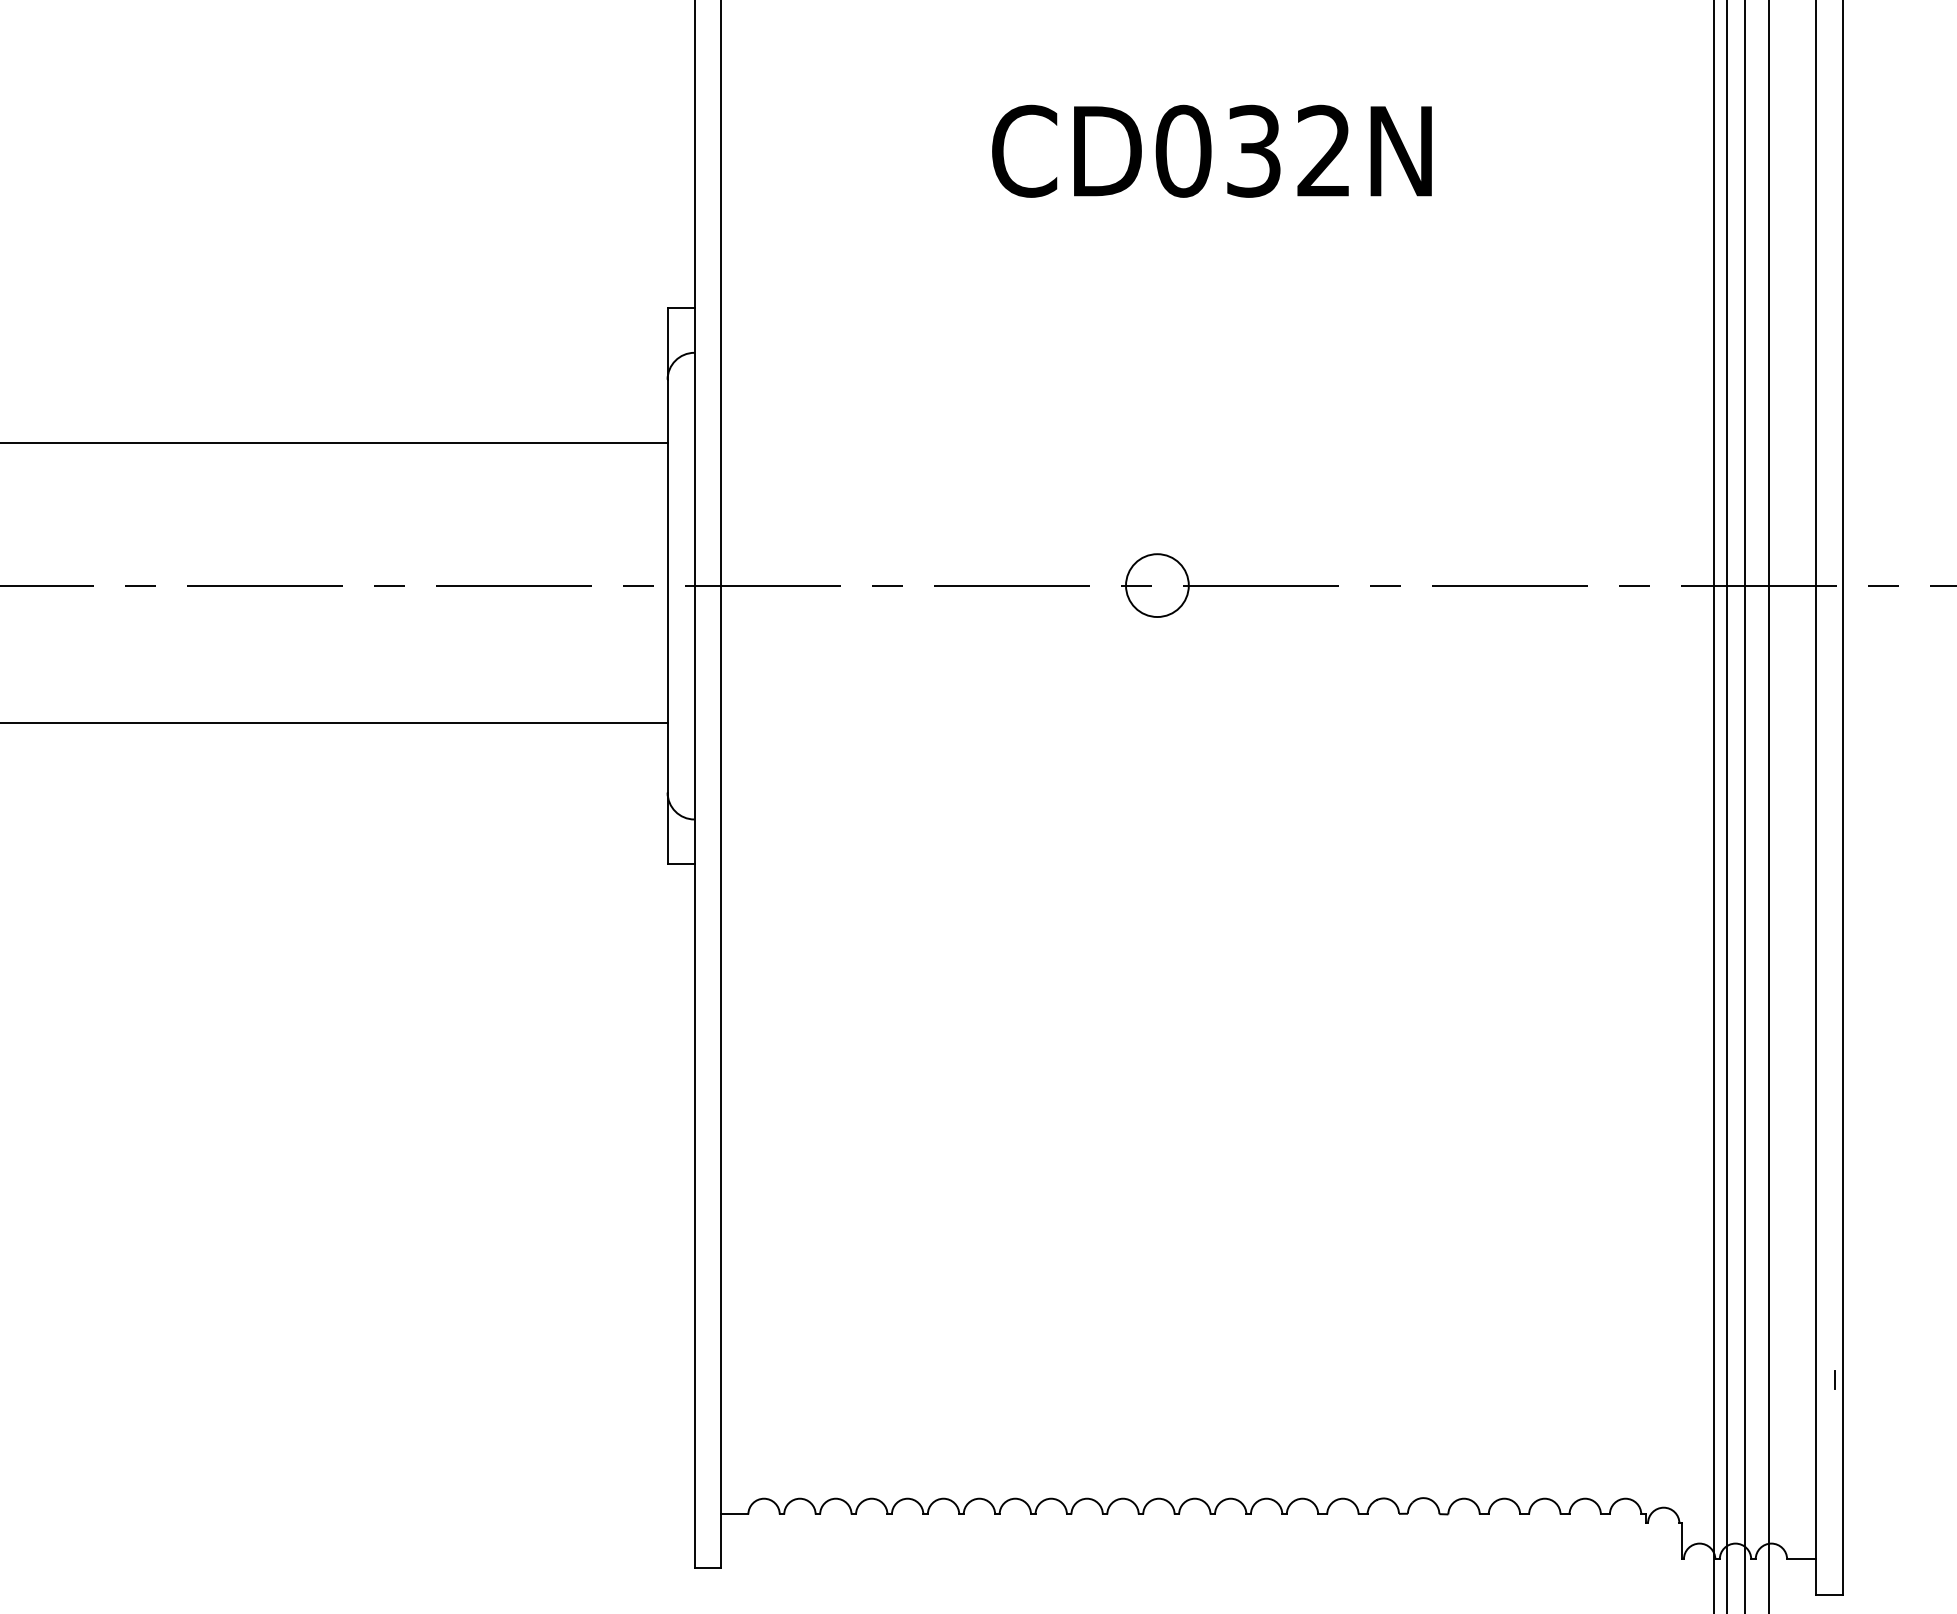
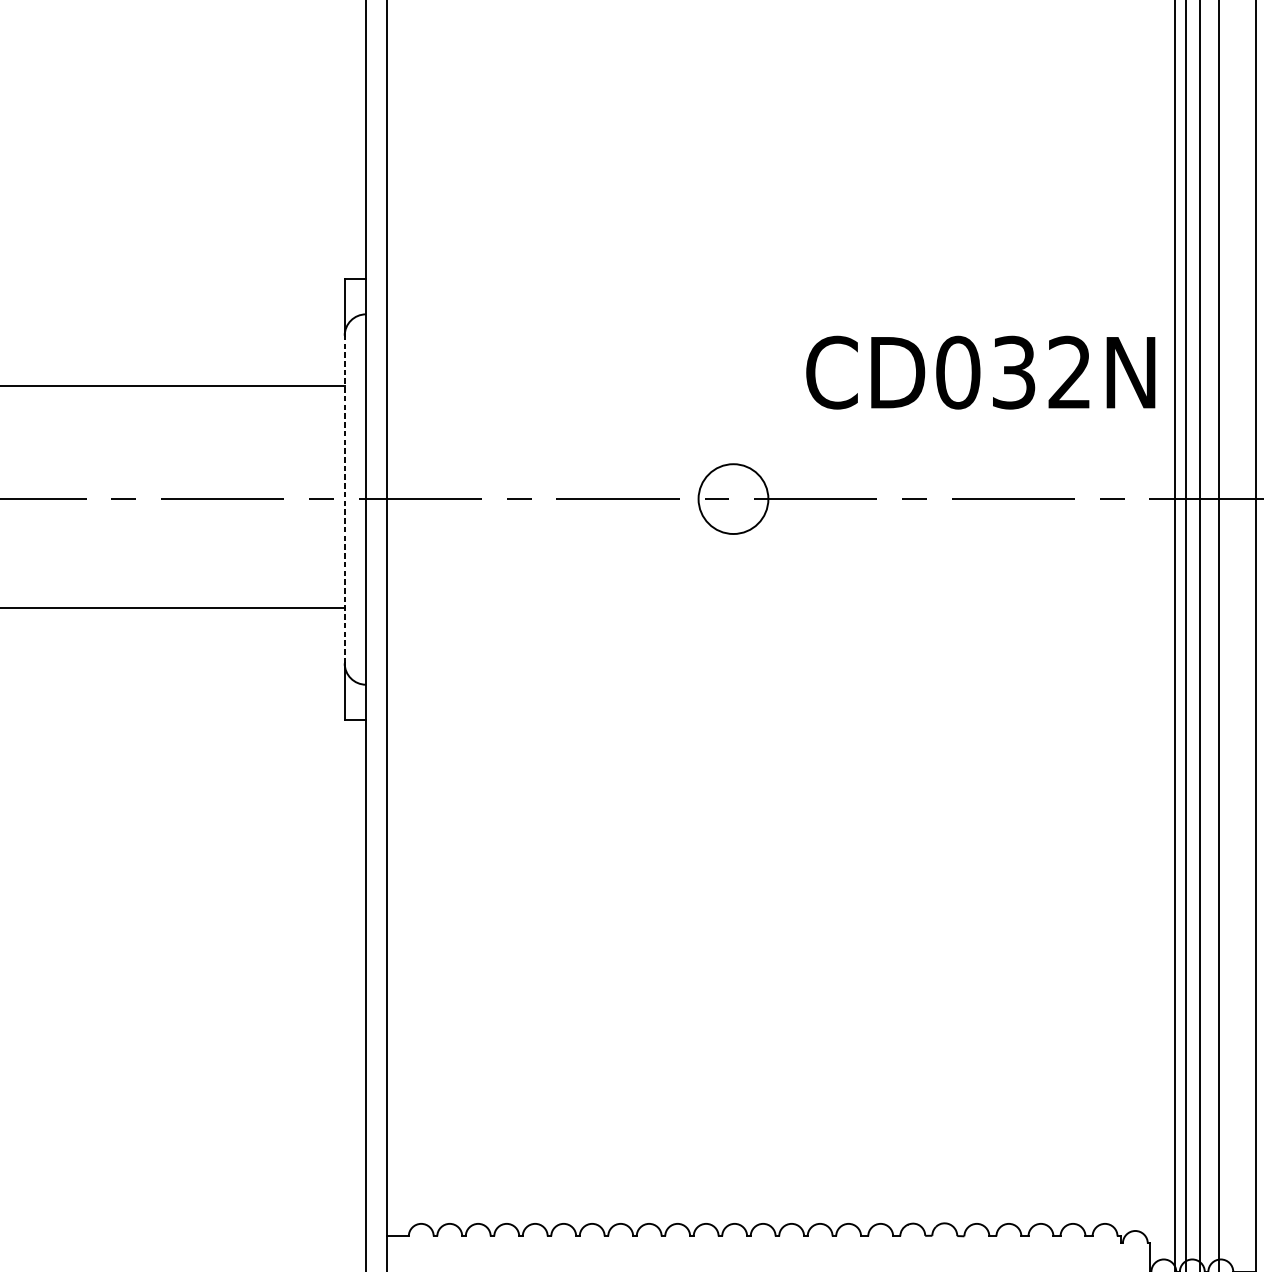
text: (1211, 150) -> (980, 372), moved
line: (667, 585) -> (344, 499), solid -> dashed
circle: (1157, 585) -> (733, 499), size x1.4

